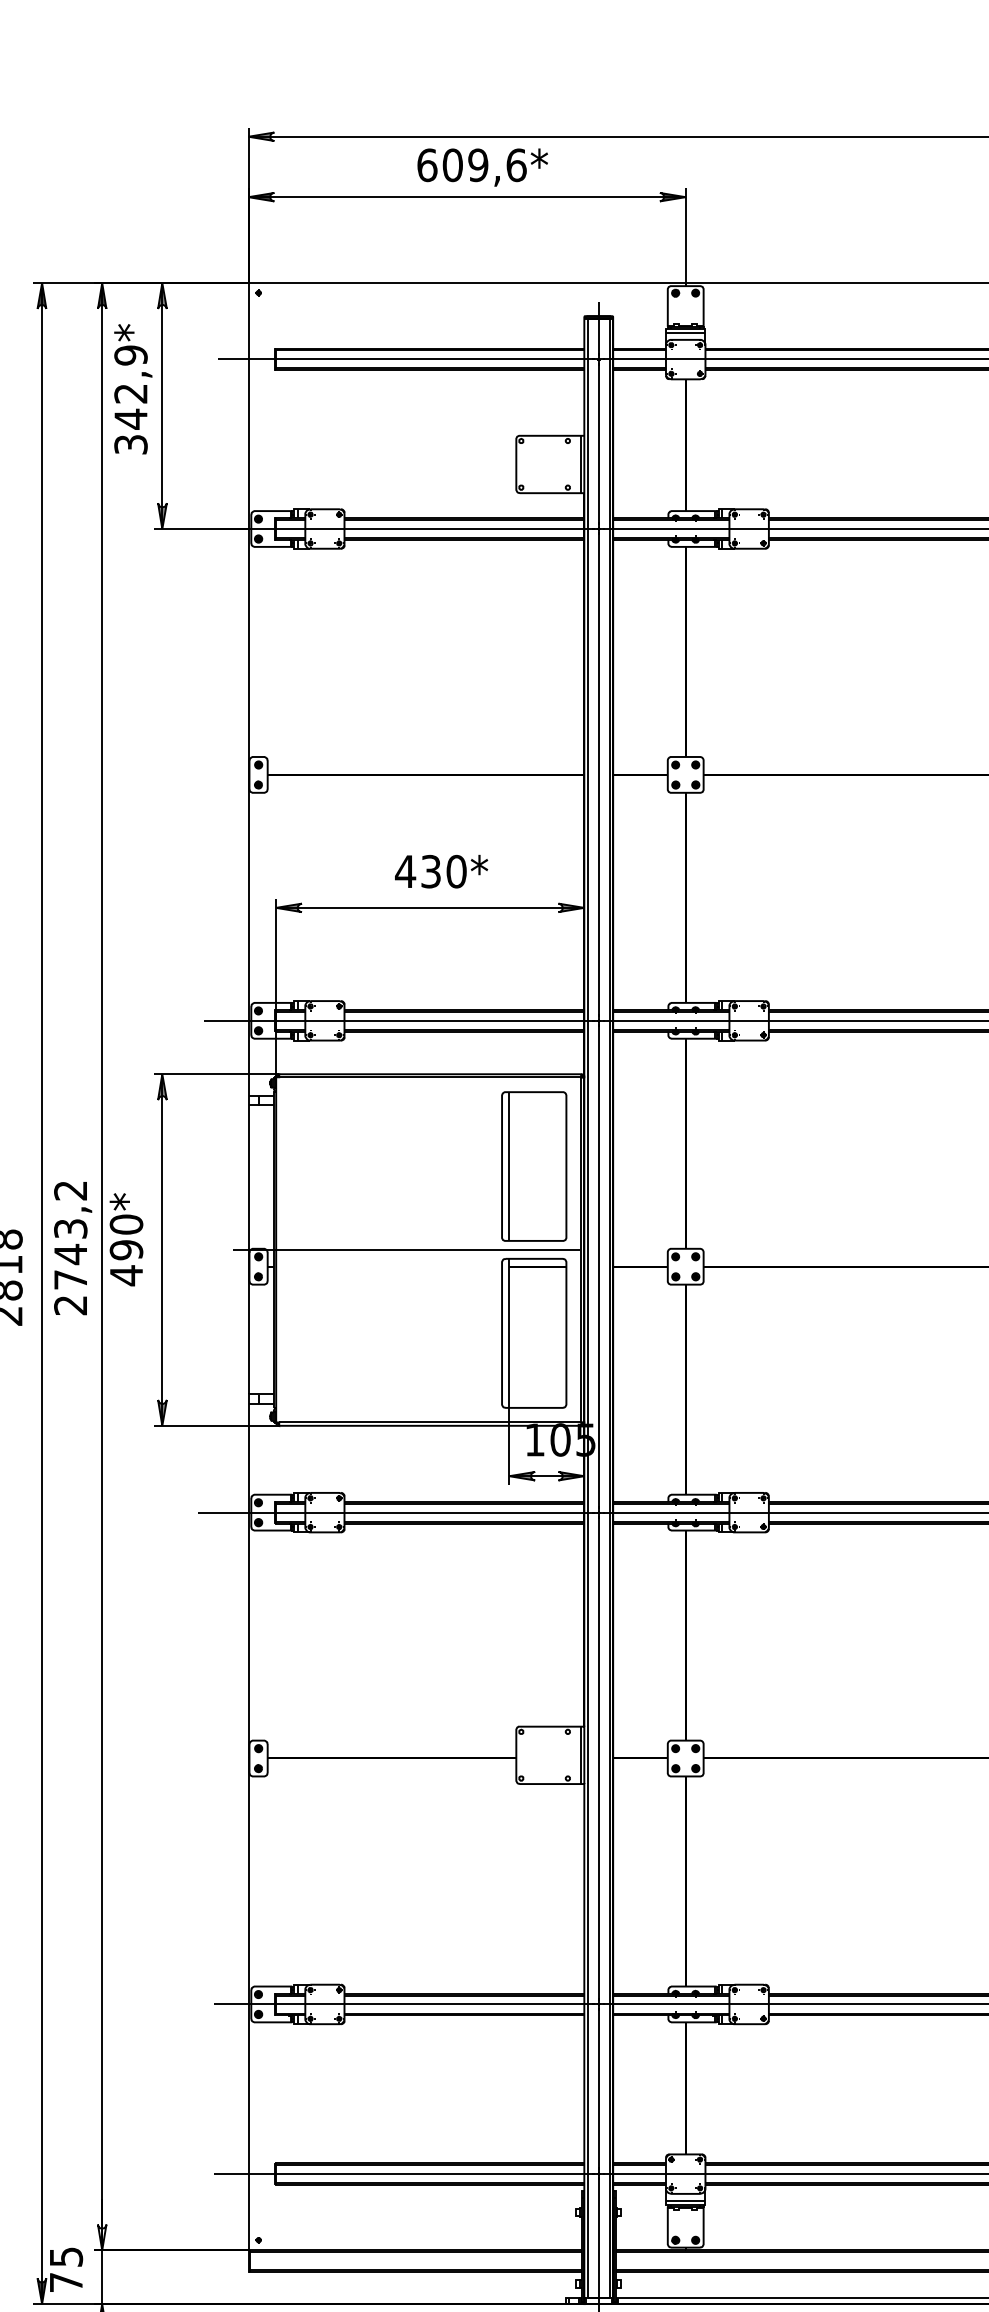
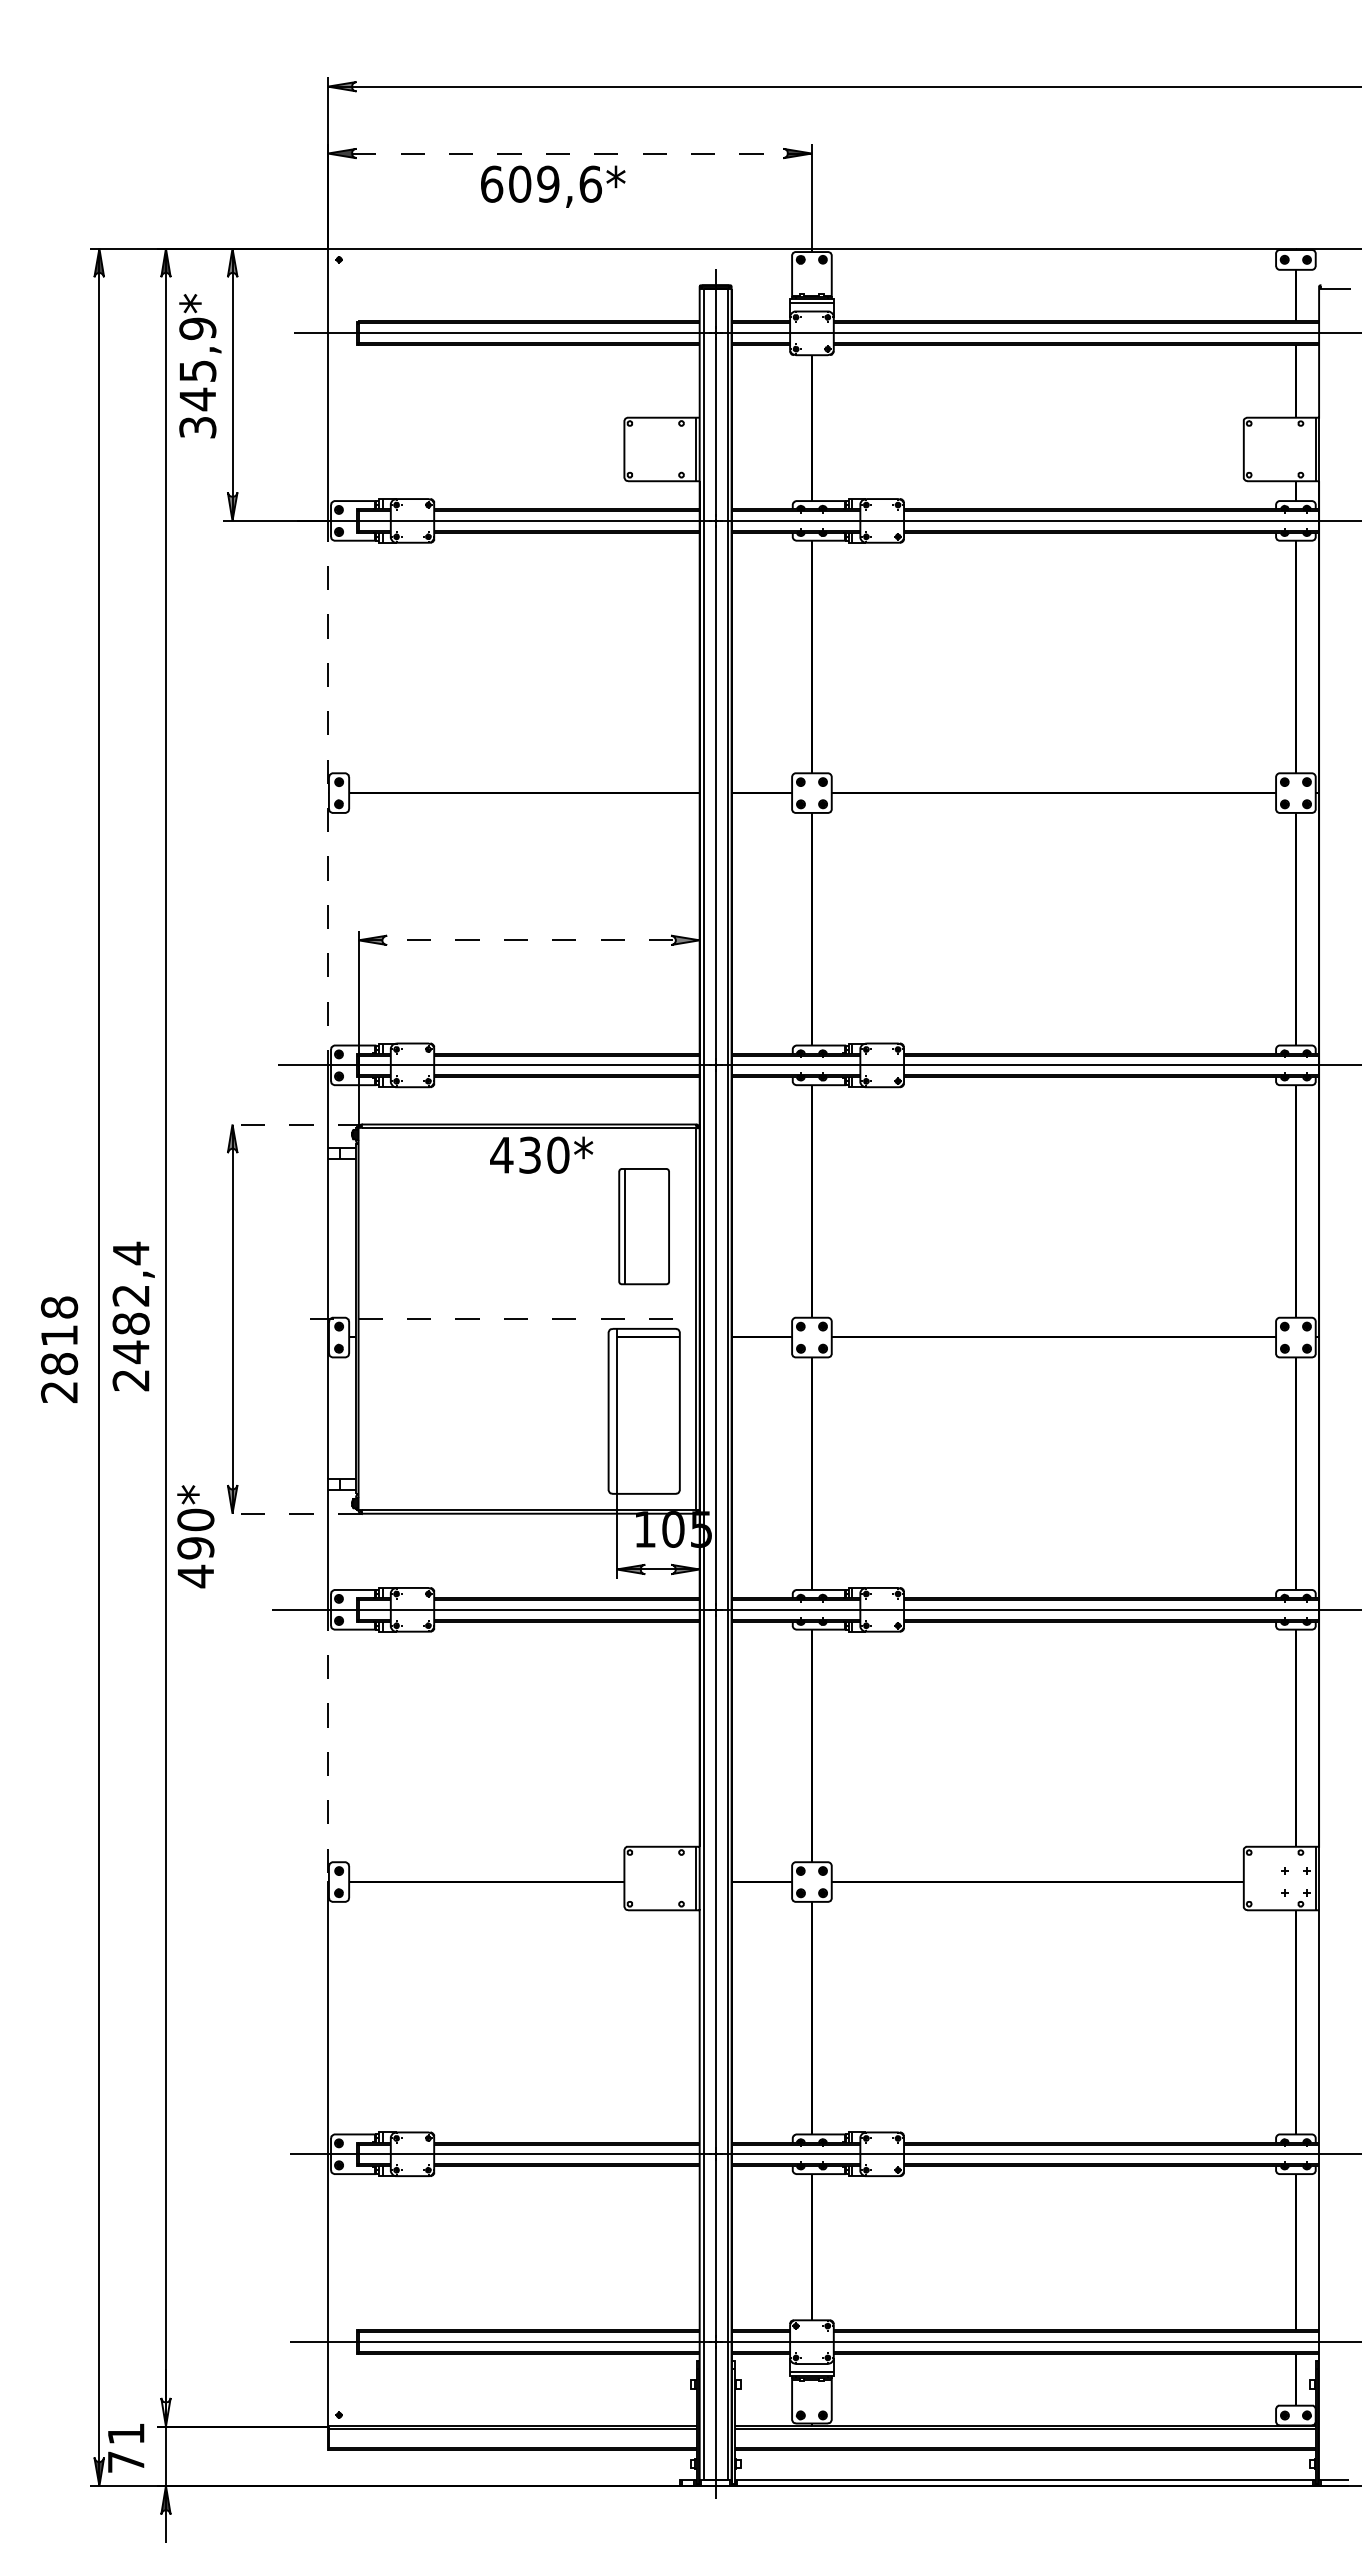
text: (482, 167) -> (553, 186), moved
line: (466, 197) -> (569, 153), solid -> dashed
text: (130, 393) -> (197, 370), 342,9* -> 345,9*
line: (249, 773) -> (328, 791), solid -> dashed
text: (441, 870) -> (541, 1154), moved
line: (430, 908) -> (529, 940), solid -> dashed
line: (216, 1074) -> (292, 1124), solid -> dashed
part: (533, 1166) -> (643, 1226), size x0.7
text: (70, 1235) -> (130, 1302), 2743,2 -> 2482,4
text: (126, 1239) -> (195, 1536), moved
line: (407, 1249) -> (503, 1318), solid -> dashed
line: (216, 1425) -> (292, 1513), solid -> dashed
line: (249, 1633) -> (328, 1743), solid -> dashed
text: (66, 2256) -> (126, 2433), 75 -> 71

